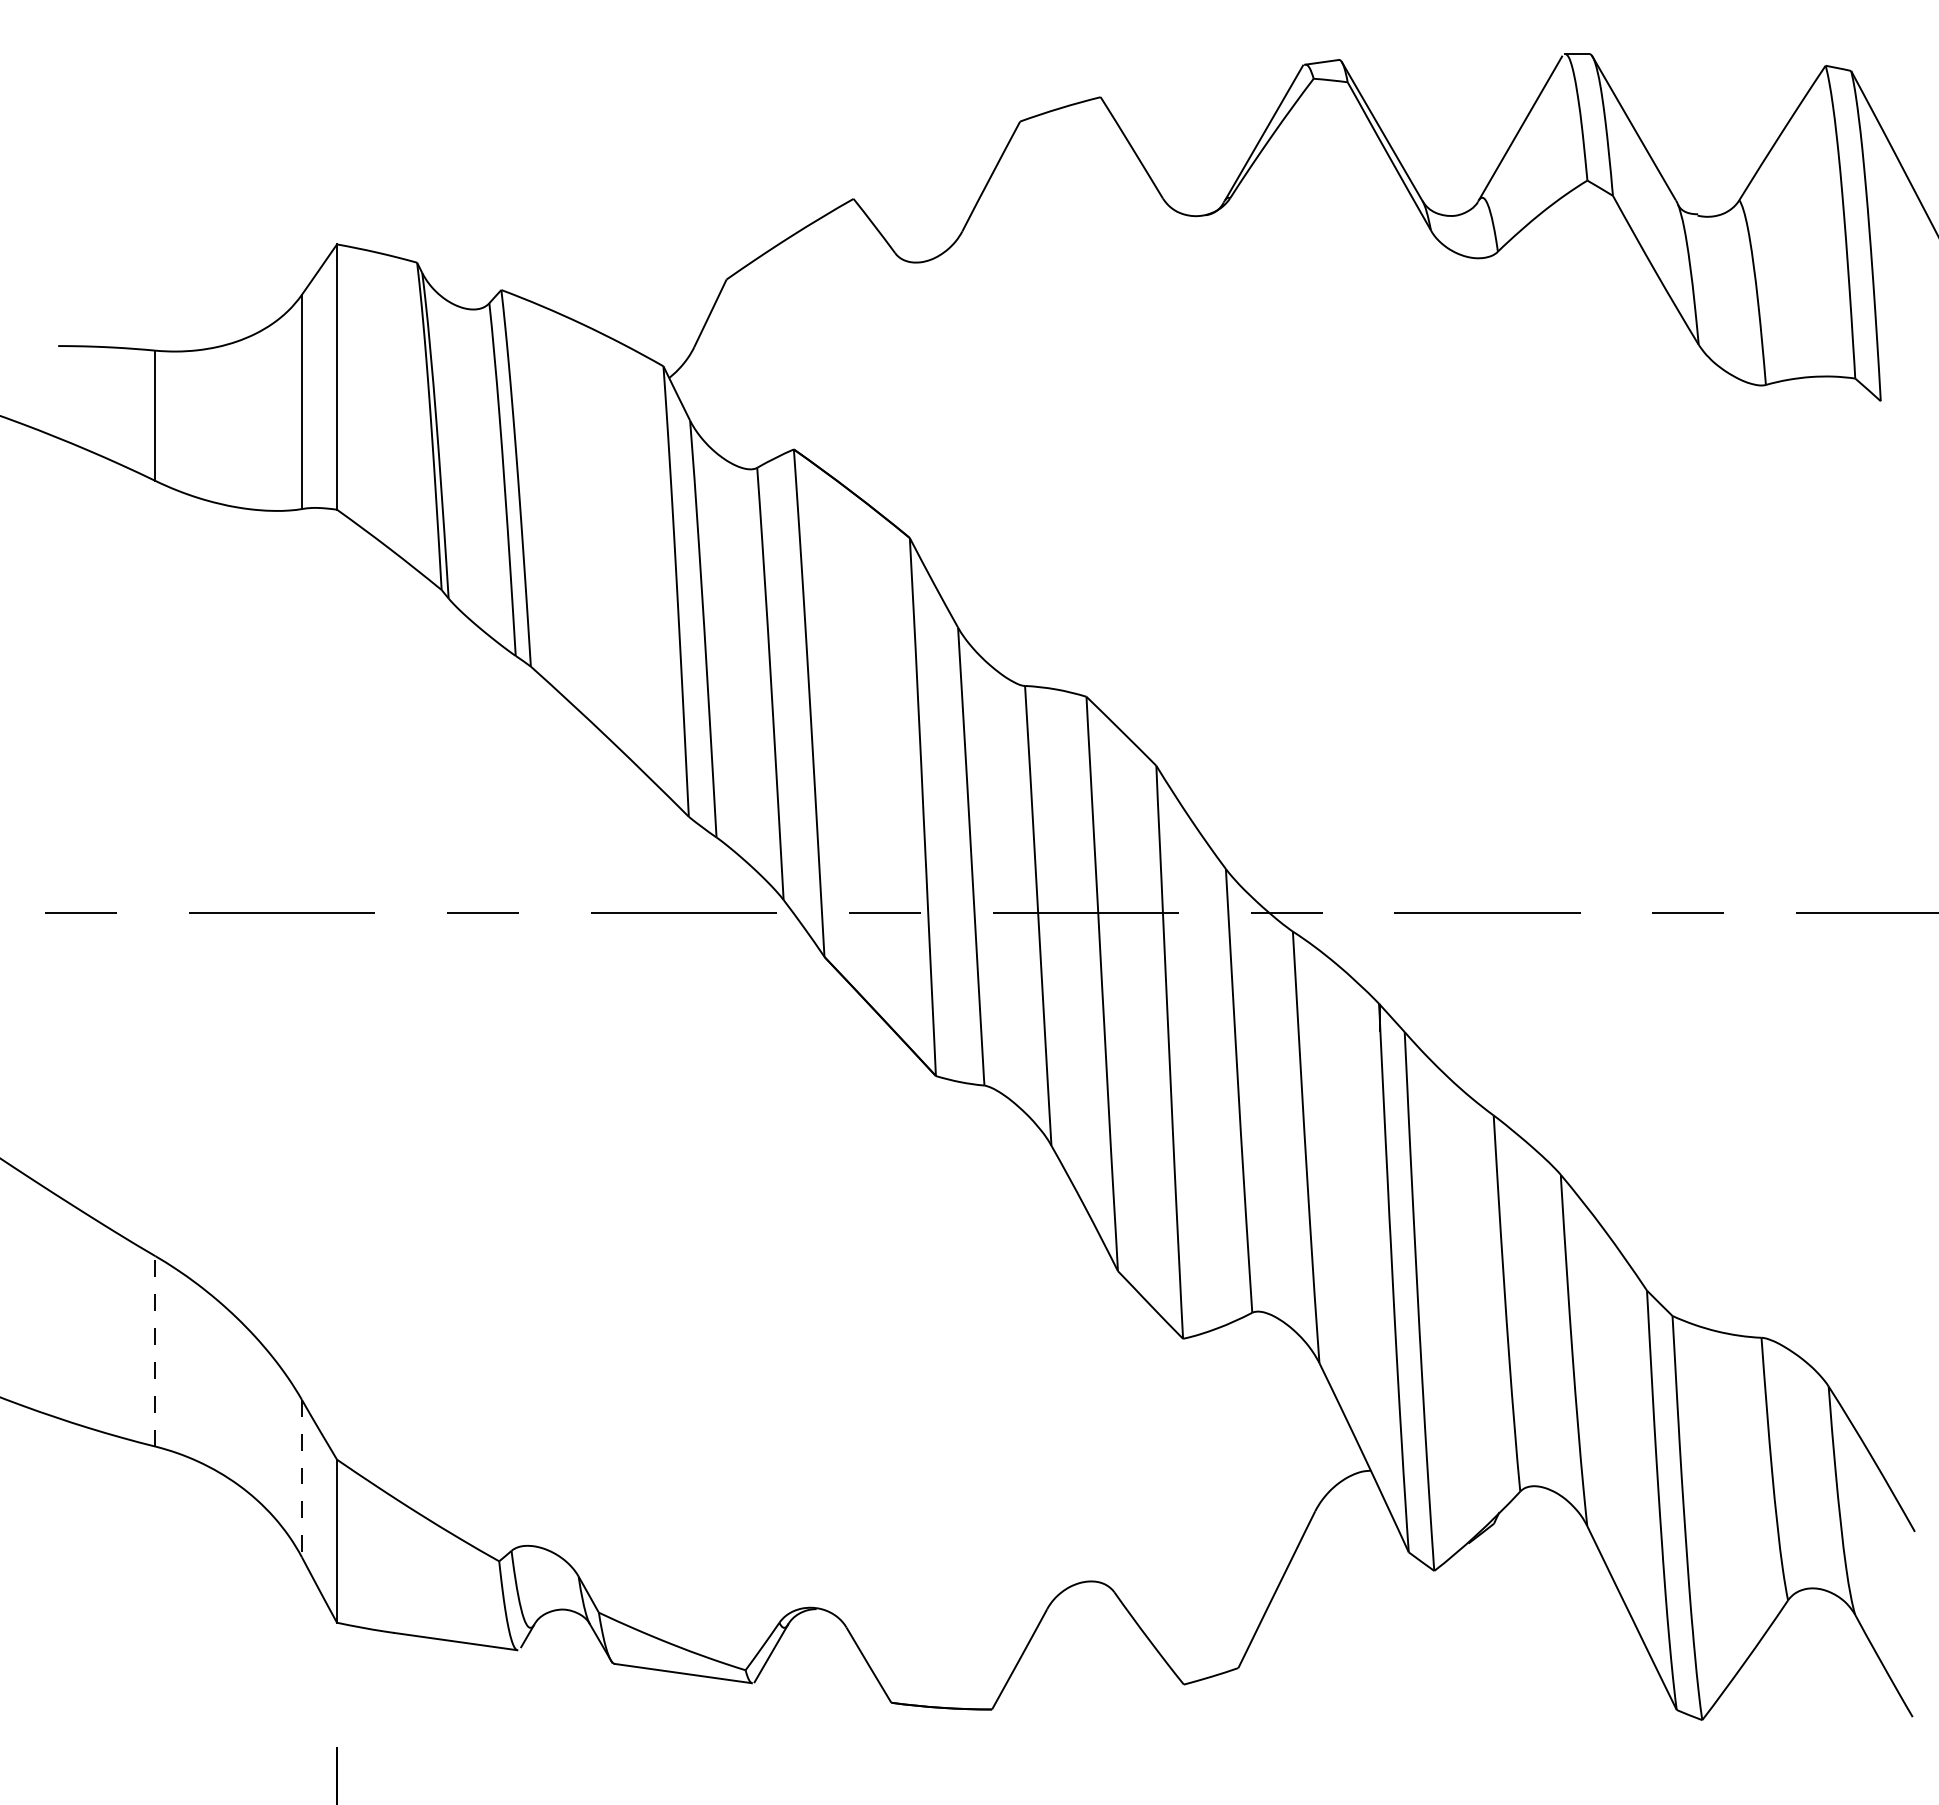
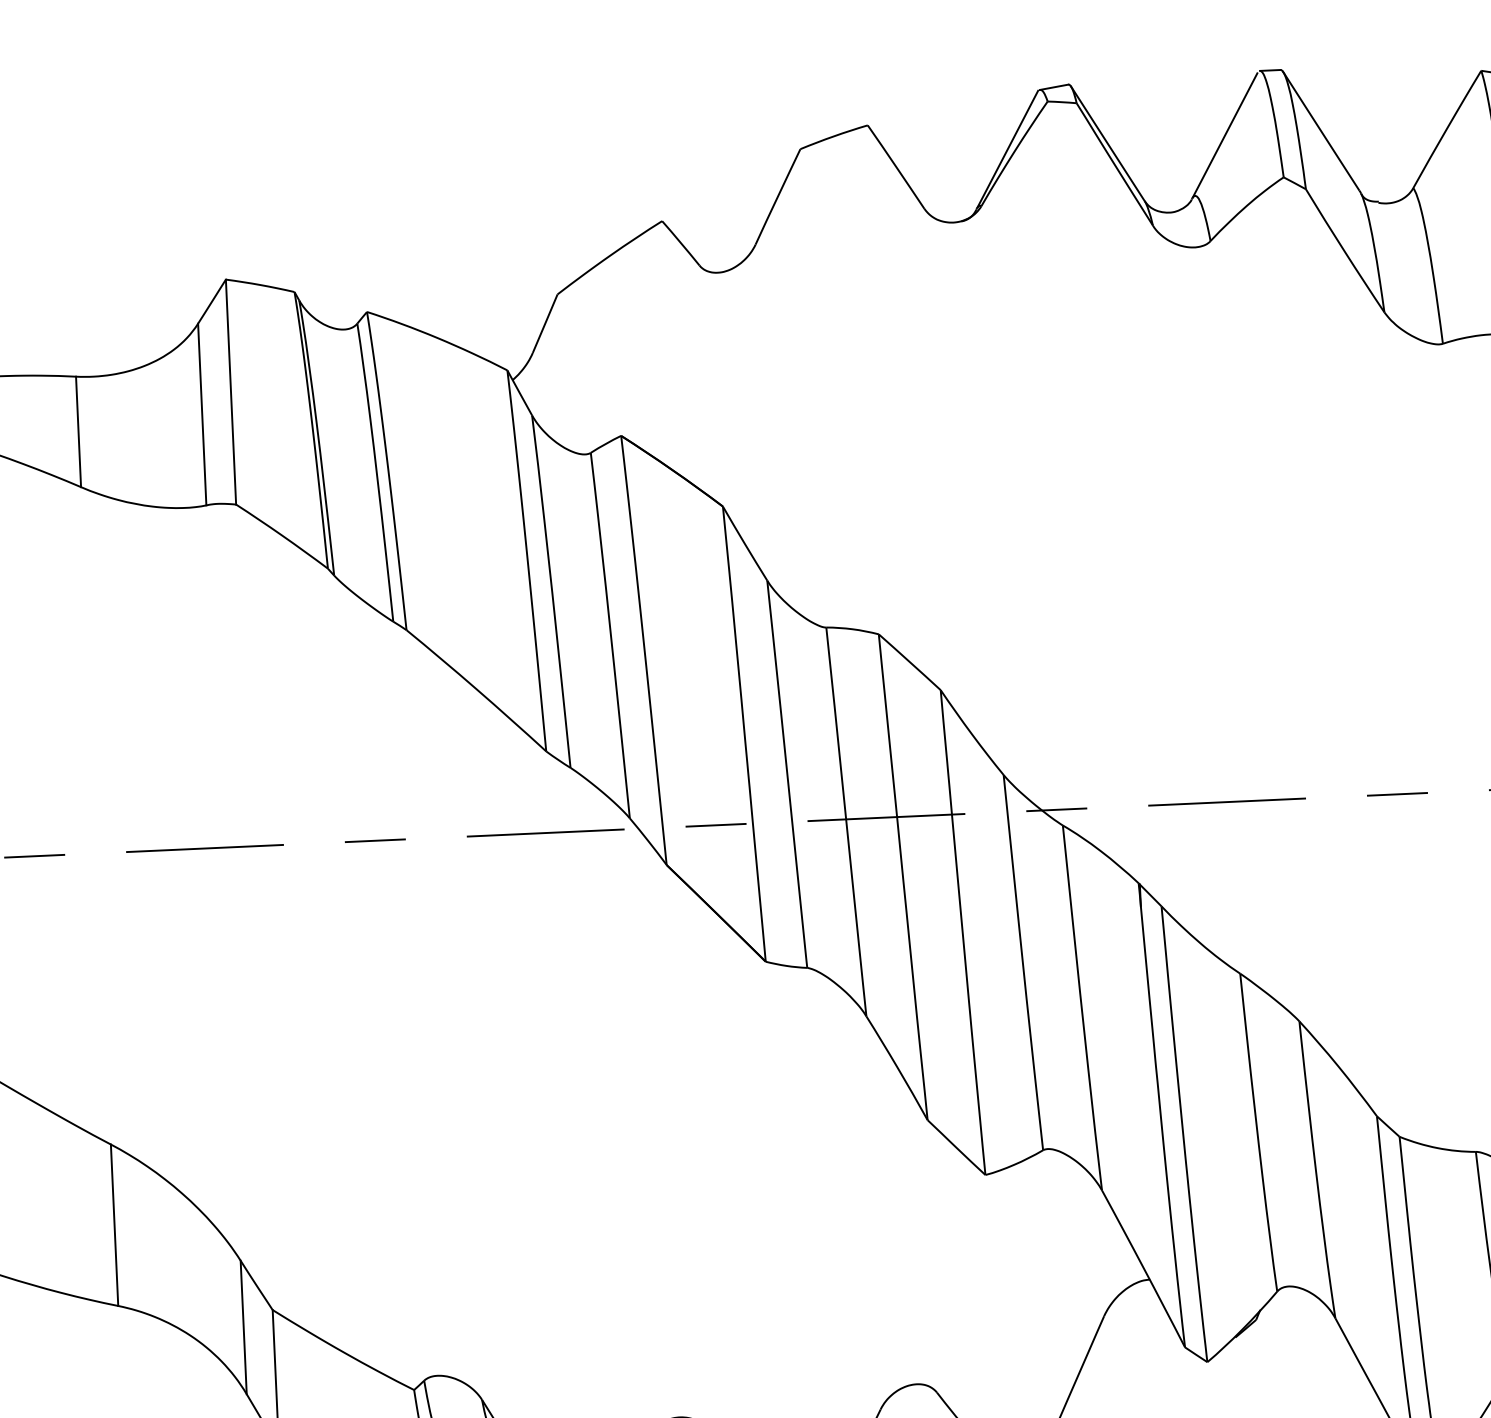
line: (155, 1350) -> (114, 1224), dashed -> solid
line: (301, 1478) -> (243, 1327), dashed -> solid

